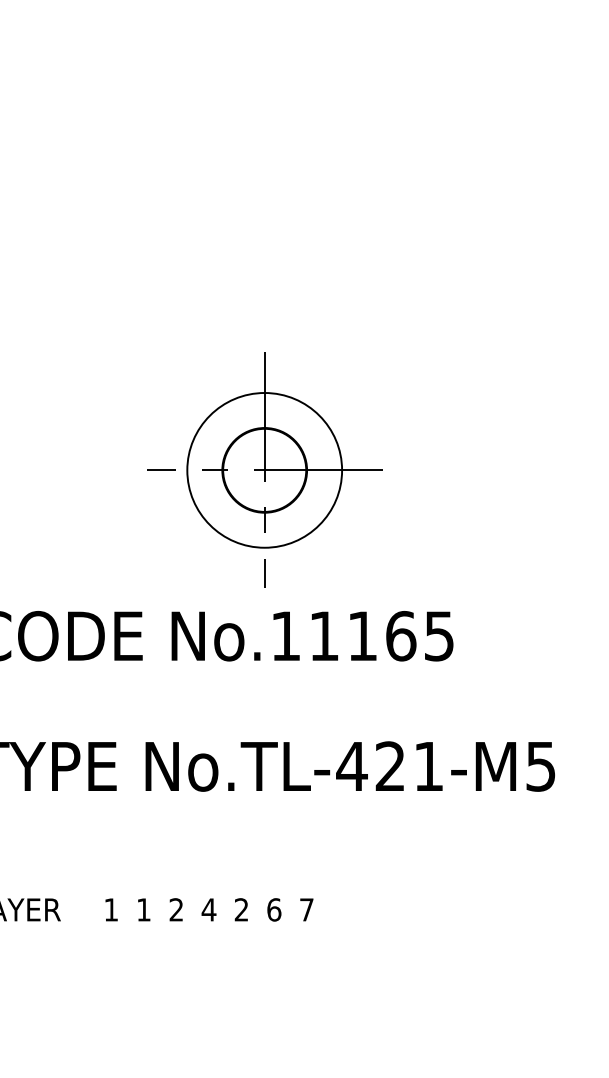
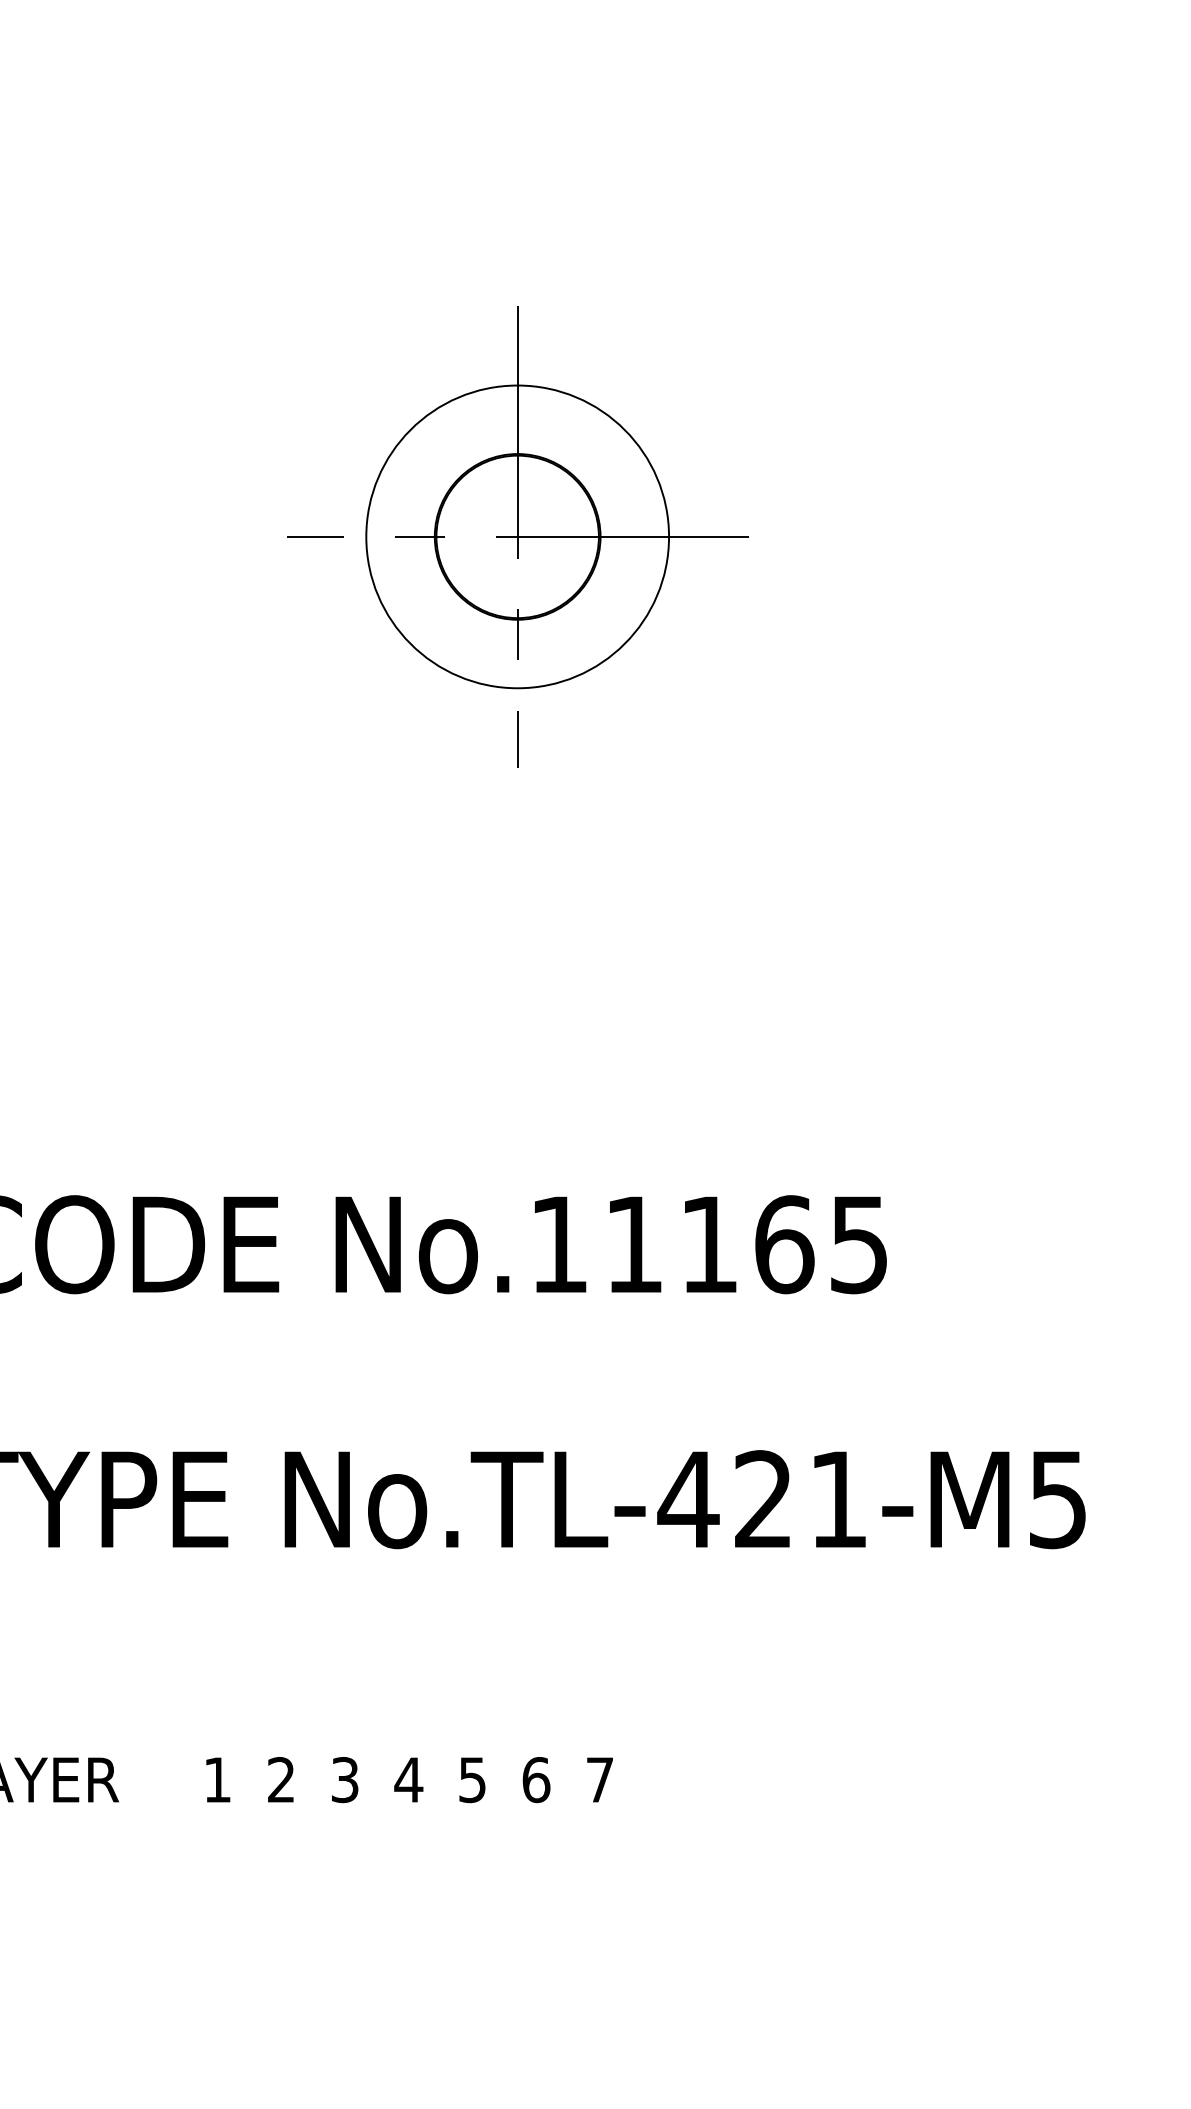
part: (264, 469) -> (517, 535), moved
text: (143, 909) -> (280, 1779), 1 -> 2
text: (176, 909) -> (345, 1779), 2 -> 3
text: (241, 909) -> (472, 1779), 2 -> 5

